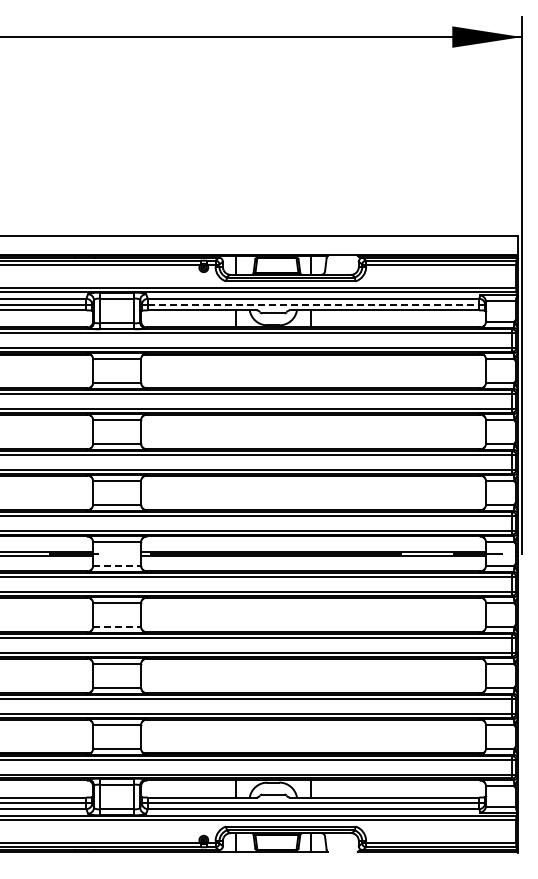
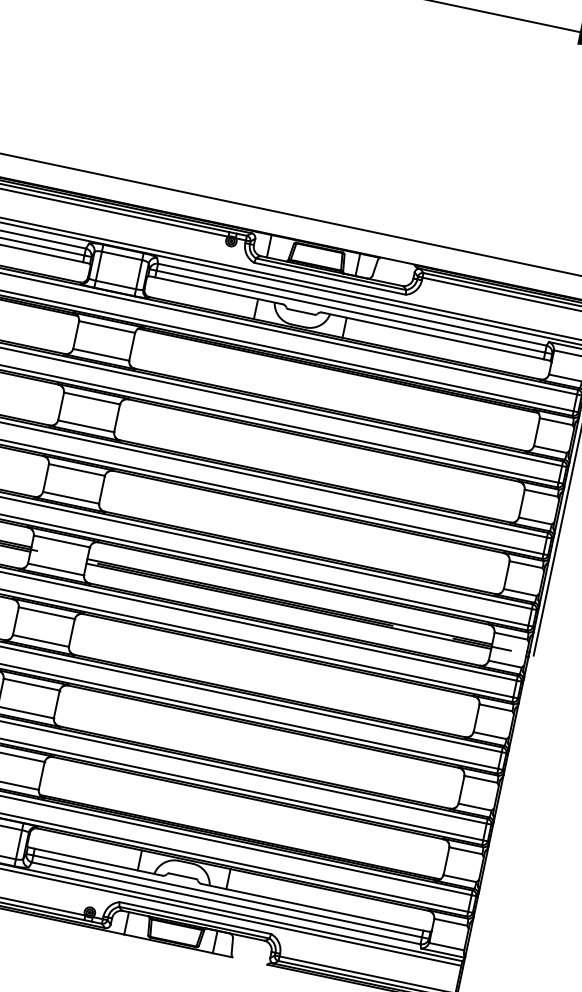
line: (313, 304) -> (350, 311), dashed -> solid
line: (117, 565) -> (56, 569), dashed -> solid
line: (117, 626) -> (41, 640), dashed -> solid

